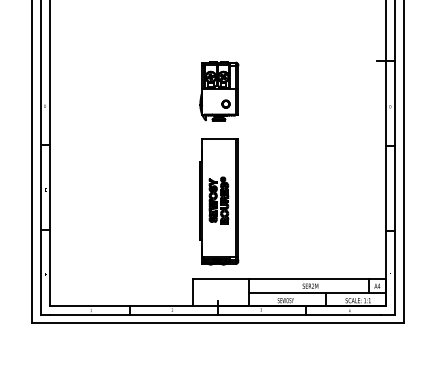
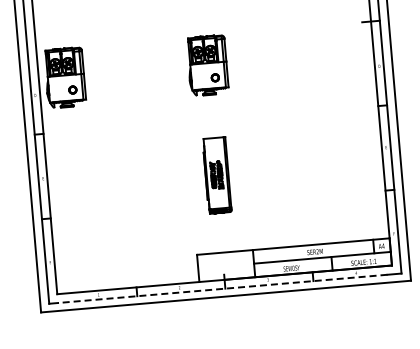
part: (76, 91) -> (65, 77), added
part: (219, 201) -> (217, 175), size x0.6
line: (214, 315) -> (221, 289), solid -> dashed

